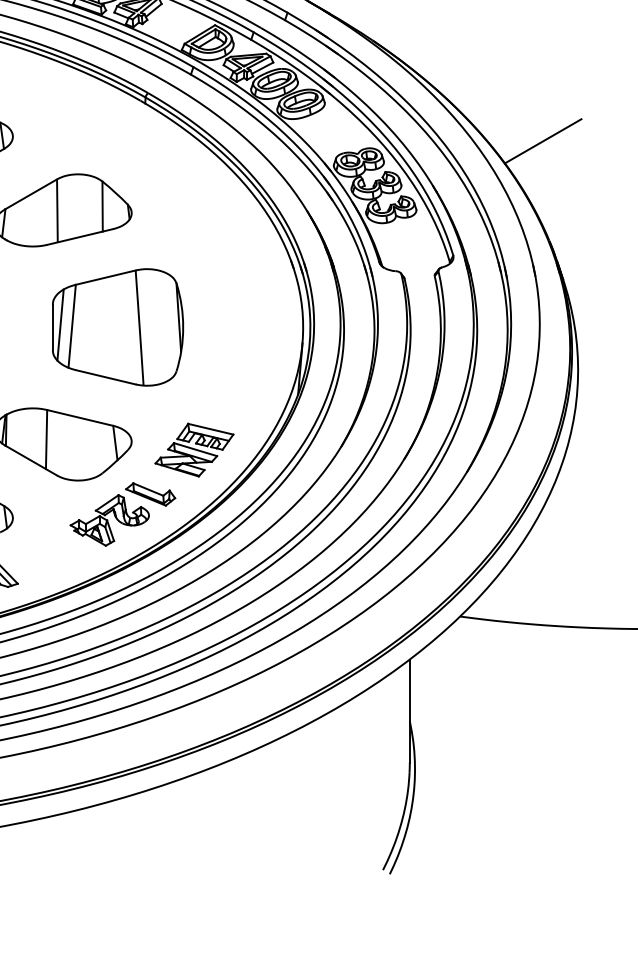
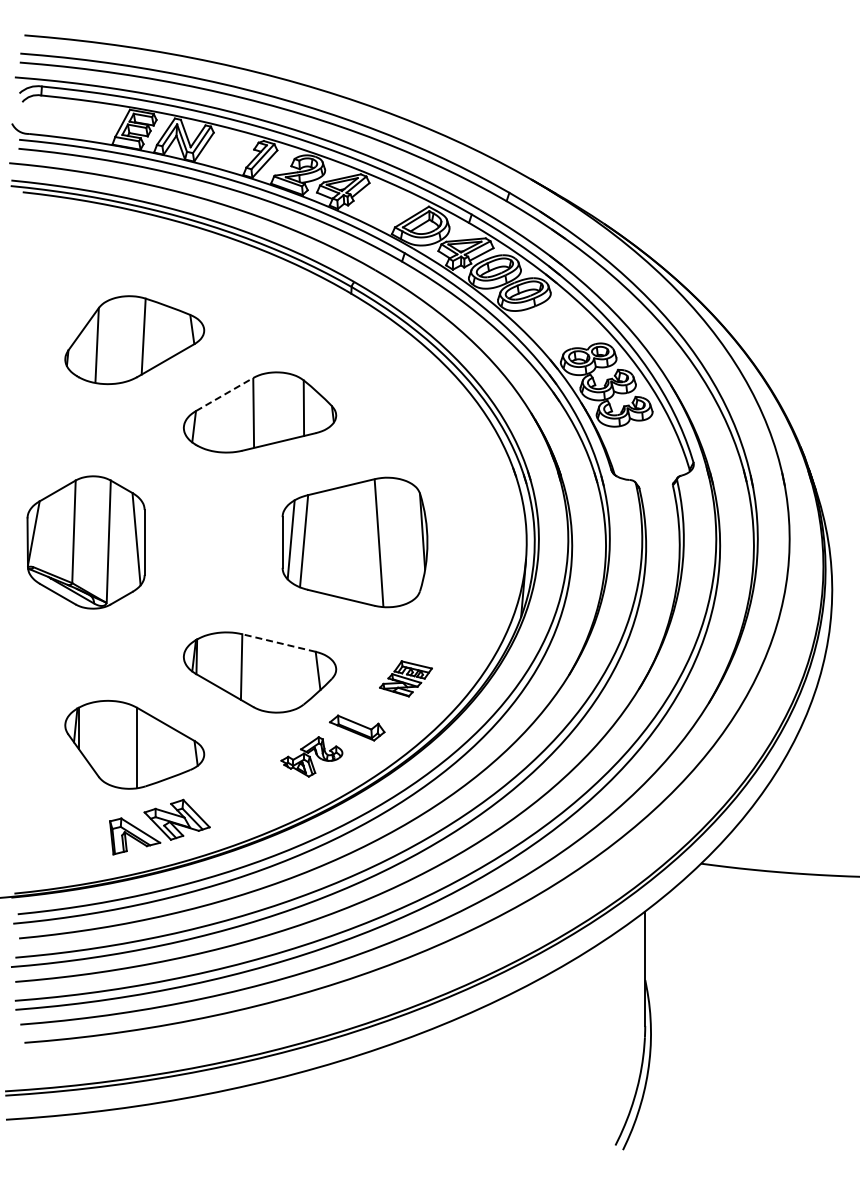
line: (542, 141) -> (792, 335), removed
line: (32, 194) -> (225, 394), solid -> dashed
part: (117, 327) -> (354, 542), moved
line: (80, 418) -> (279, 643), solid -> dashed
part: (194, 449) -> (405, 678), size x0.6
part: (109, 520) -> (311, 756), size x0.7

